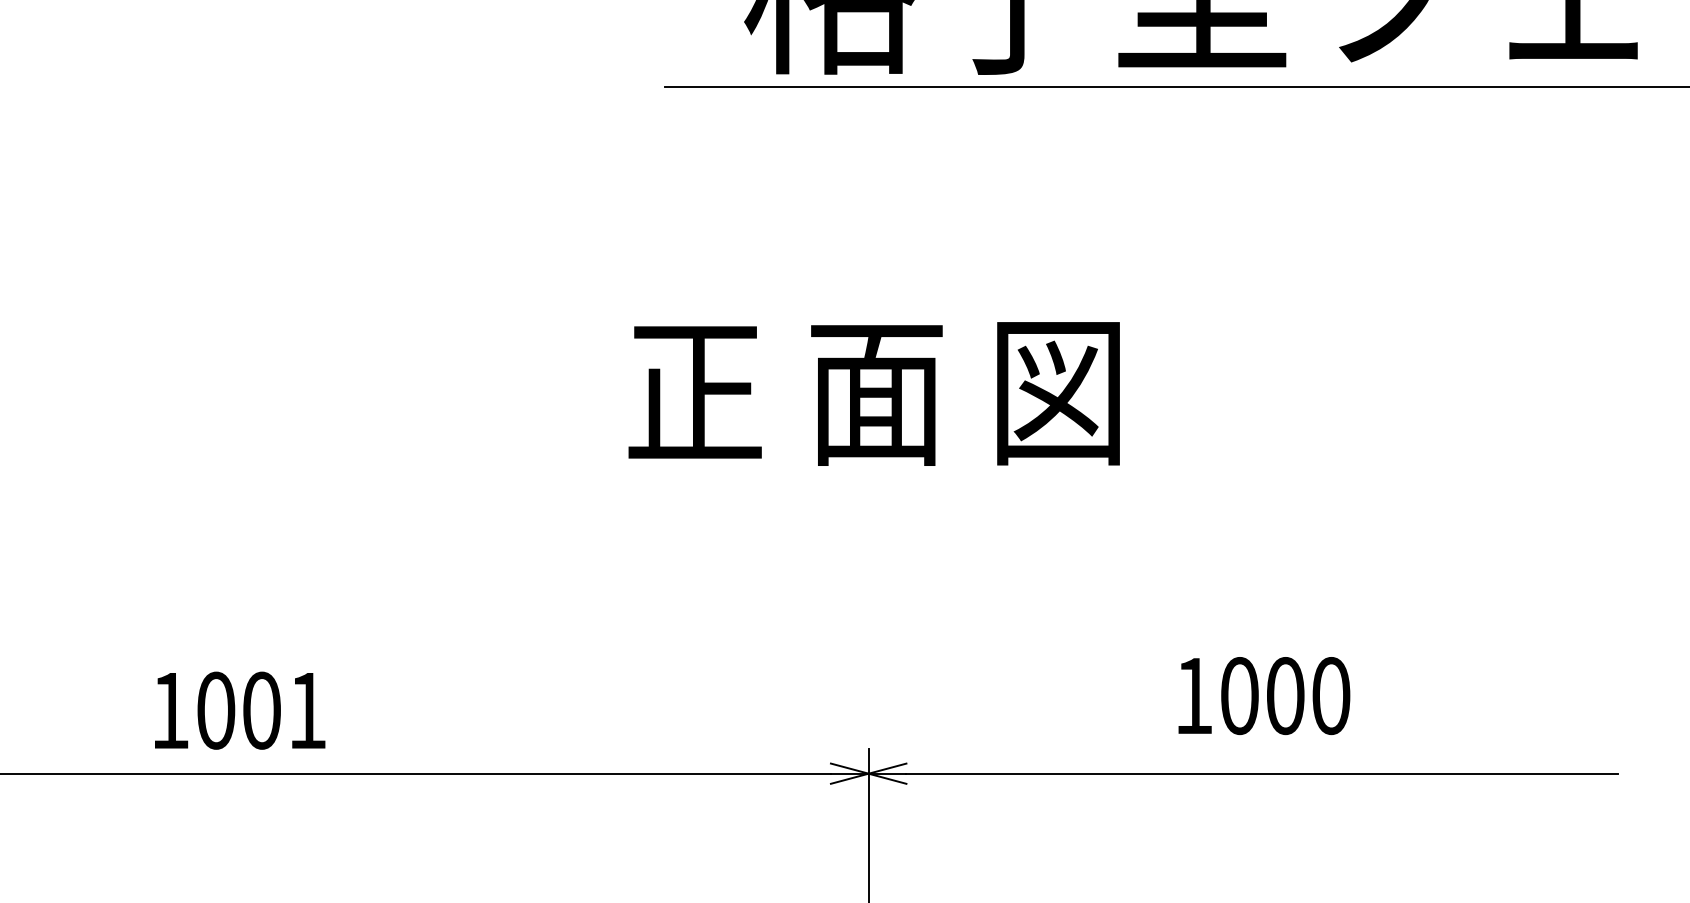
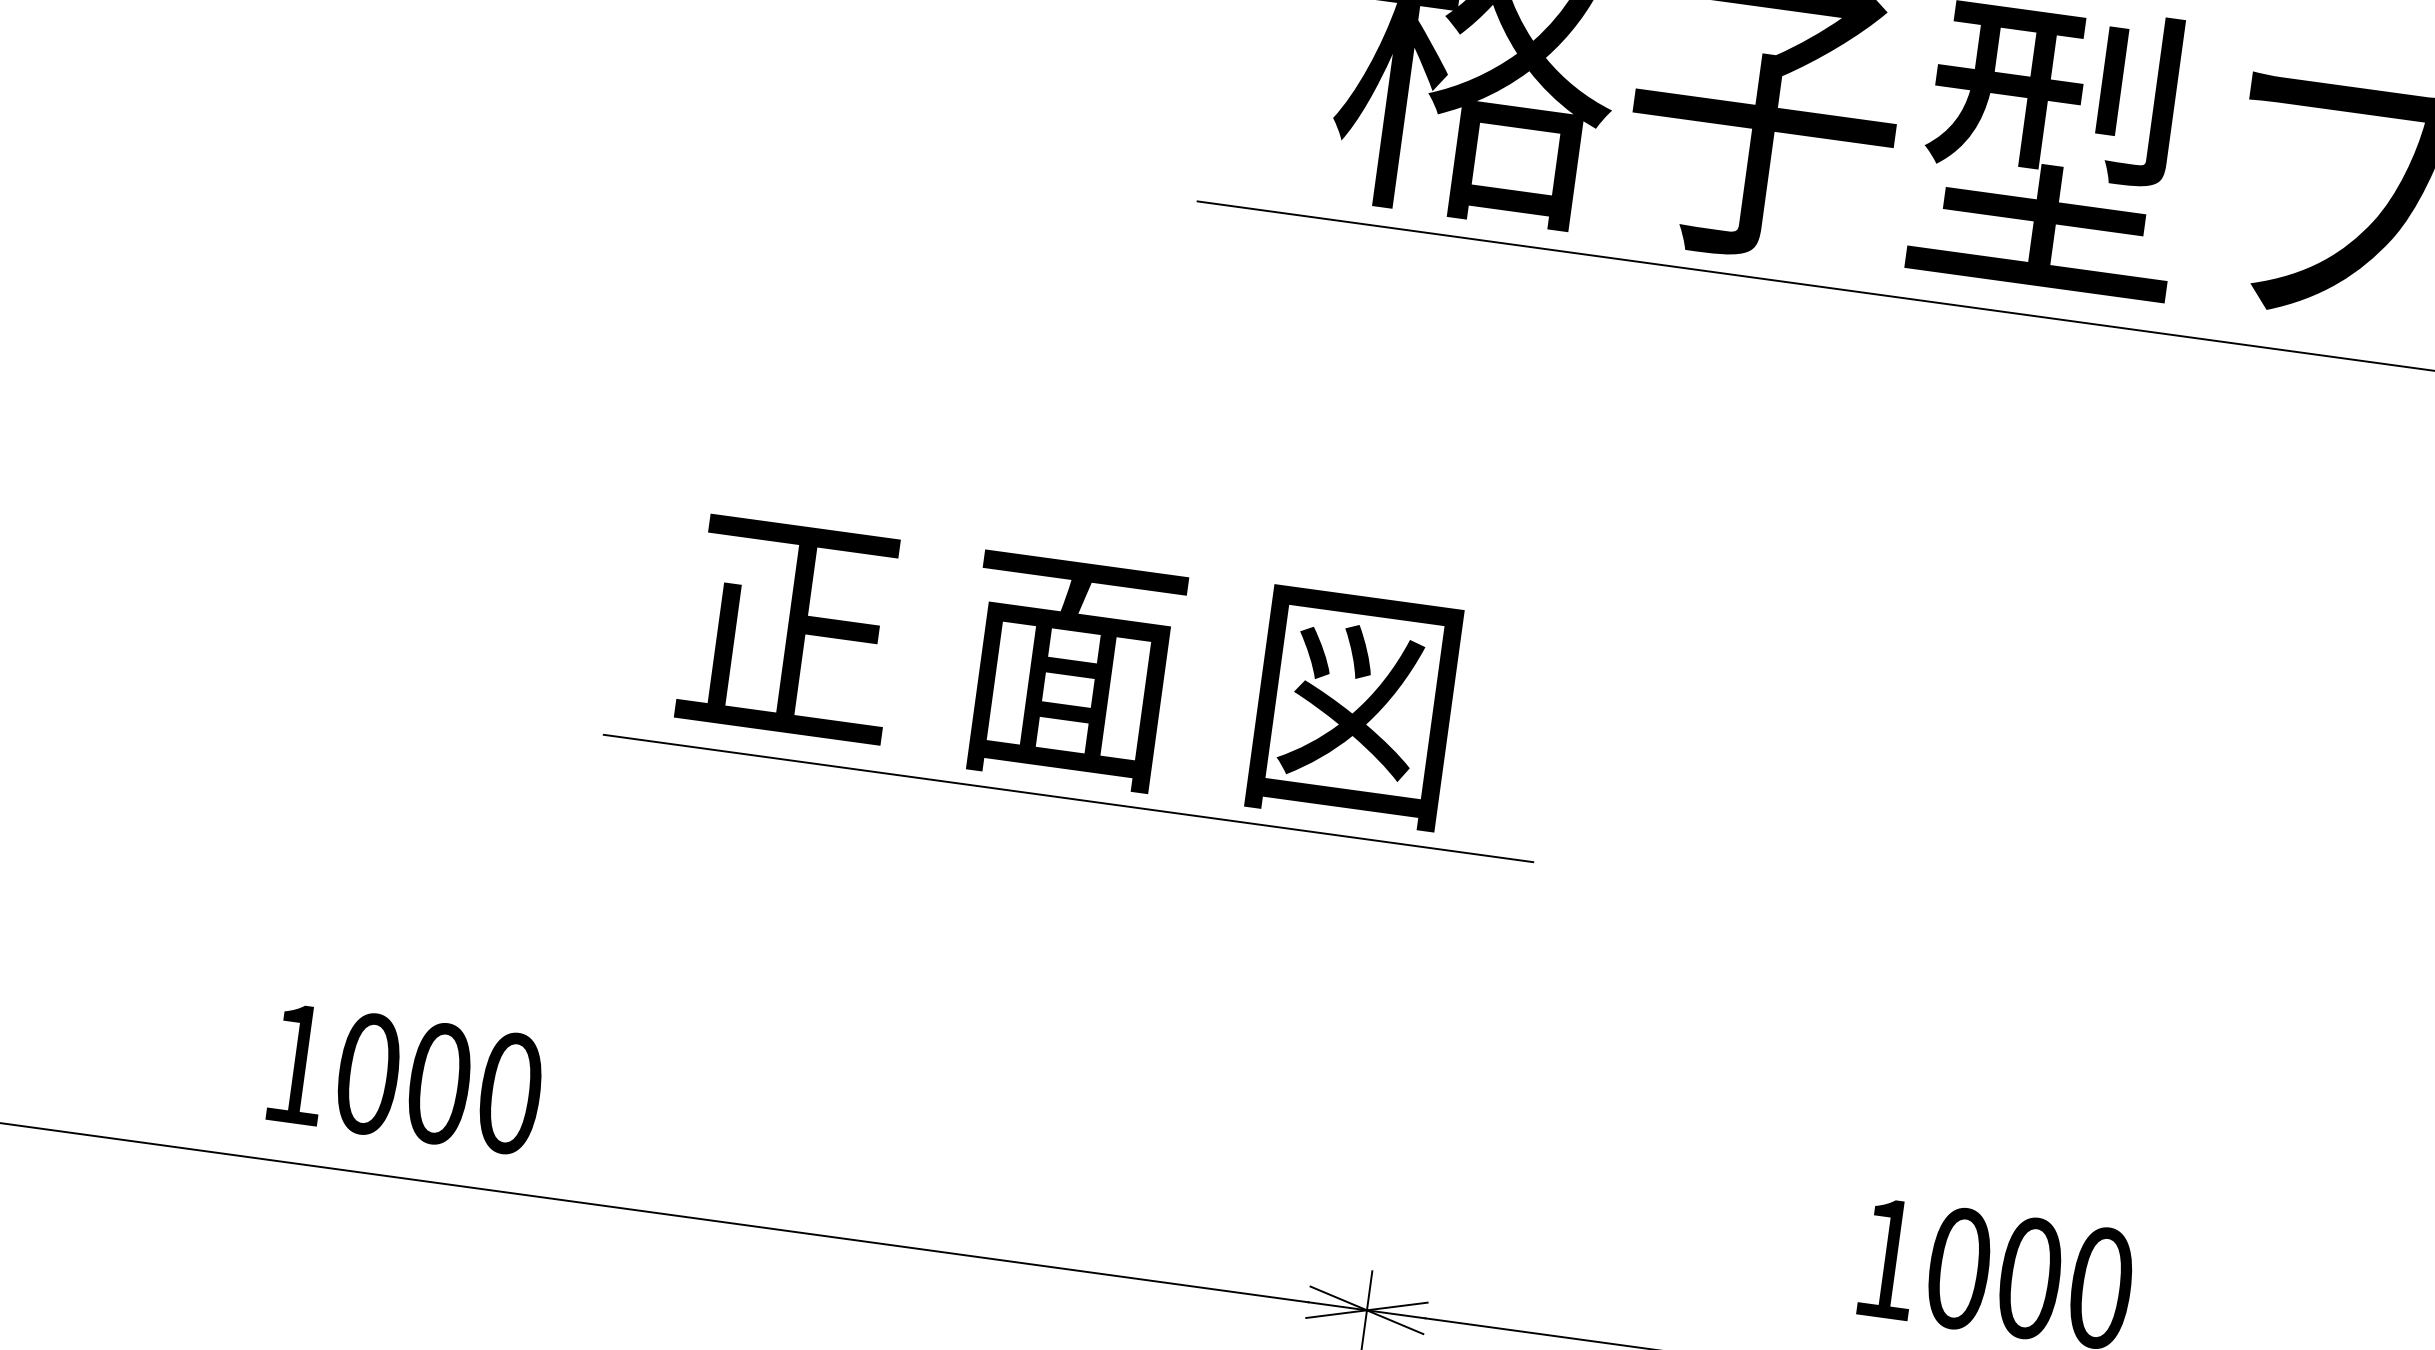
text: (873, 393) -> (1067, 668), moved
line: (635, 475) -> (1068, 798), added
text: (307, 710) -> (510, 1093), 1001 -> 1000

